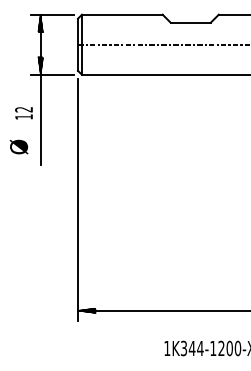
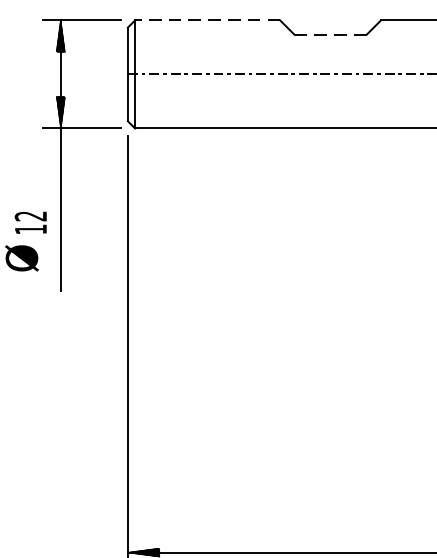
line: (121, 14) -> (206, 20), solid -> dashed
line: (191, 22) -> (331, 34), solid -> dashed
text: (23, 113) -> (29, 223), moved

